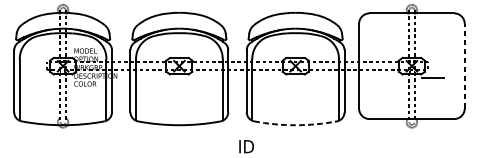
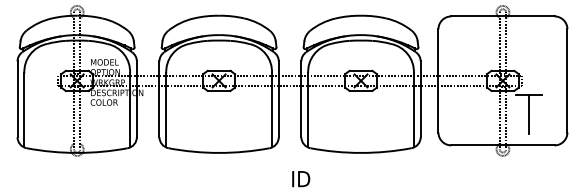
line: (464, 65) -> (567, 80), dashed -> solid
line: (432, 93) -> (528, 114), added
arc: (296, 124) -> (361, 152), dashed -> solid

